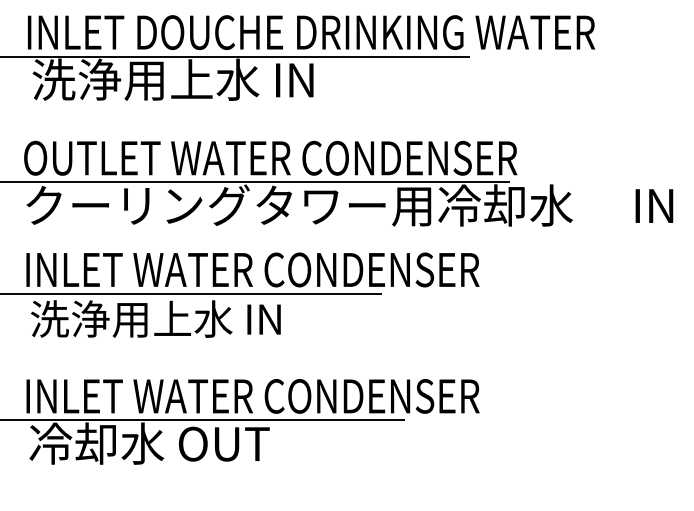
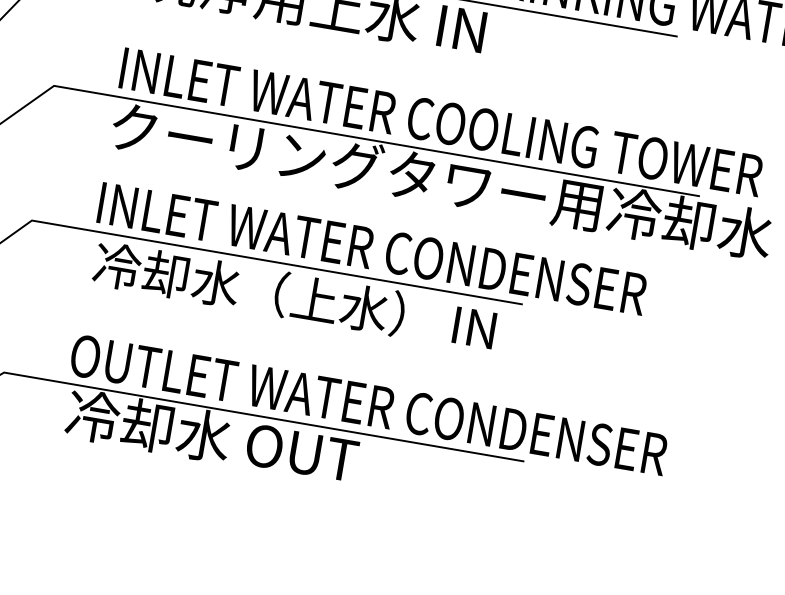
text: (290, 157) -> (440, 121), OUTLET WATER CONDENSER -> INLET WATER COOLING TOWER
text: (196, 318) -> (294, 295), 洗浄用上水 IN -> 冷却水（上水） IN
text: (271, 396) -> (368, 405), INLET WATER CONDENSER -> OUTLET WATER CONDENSER

